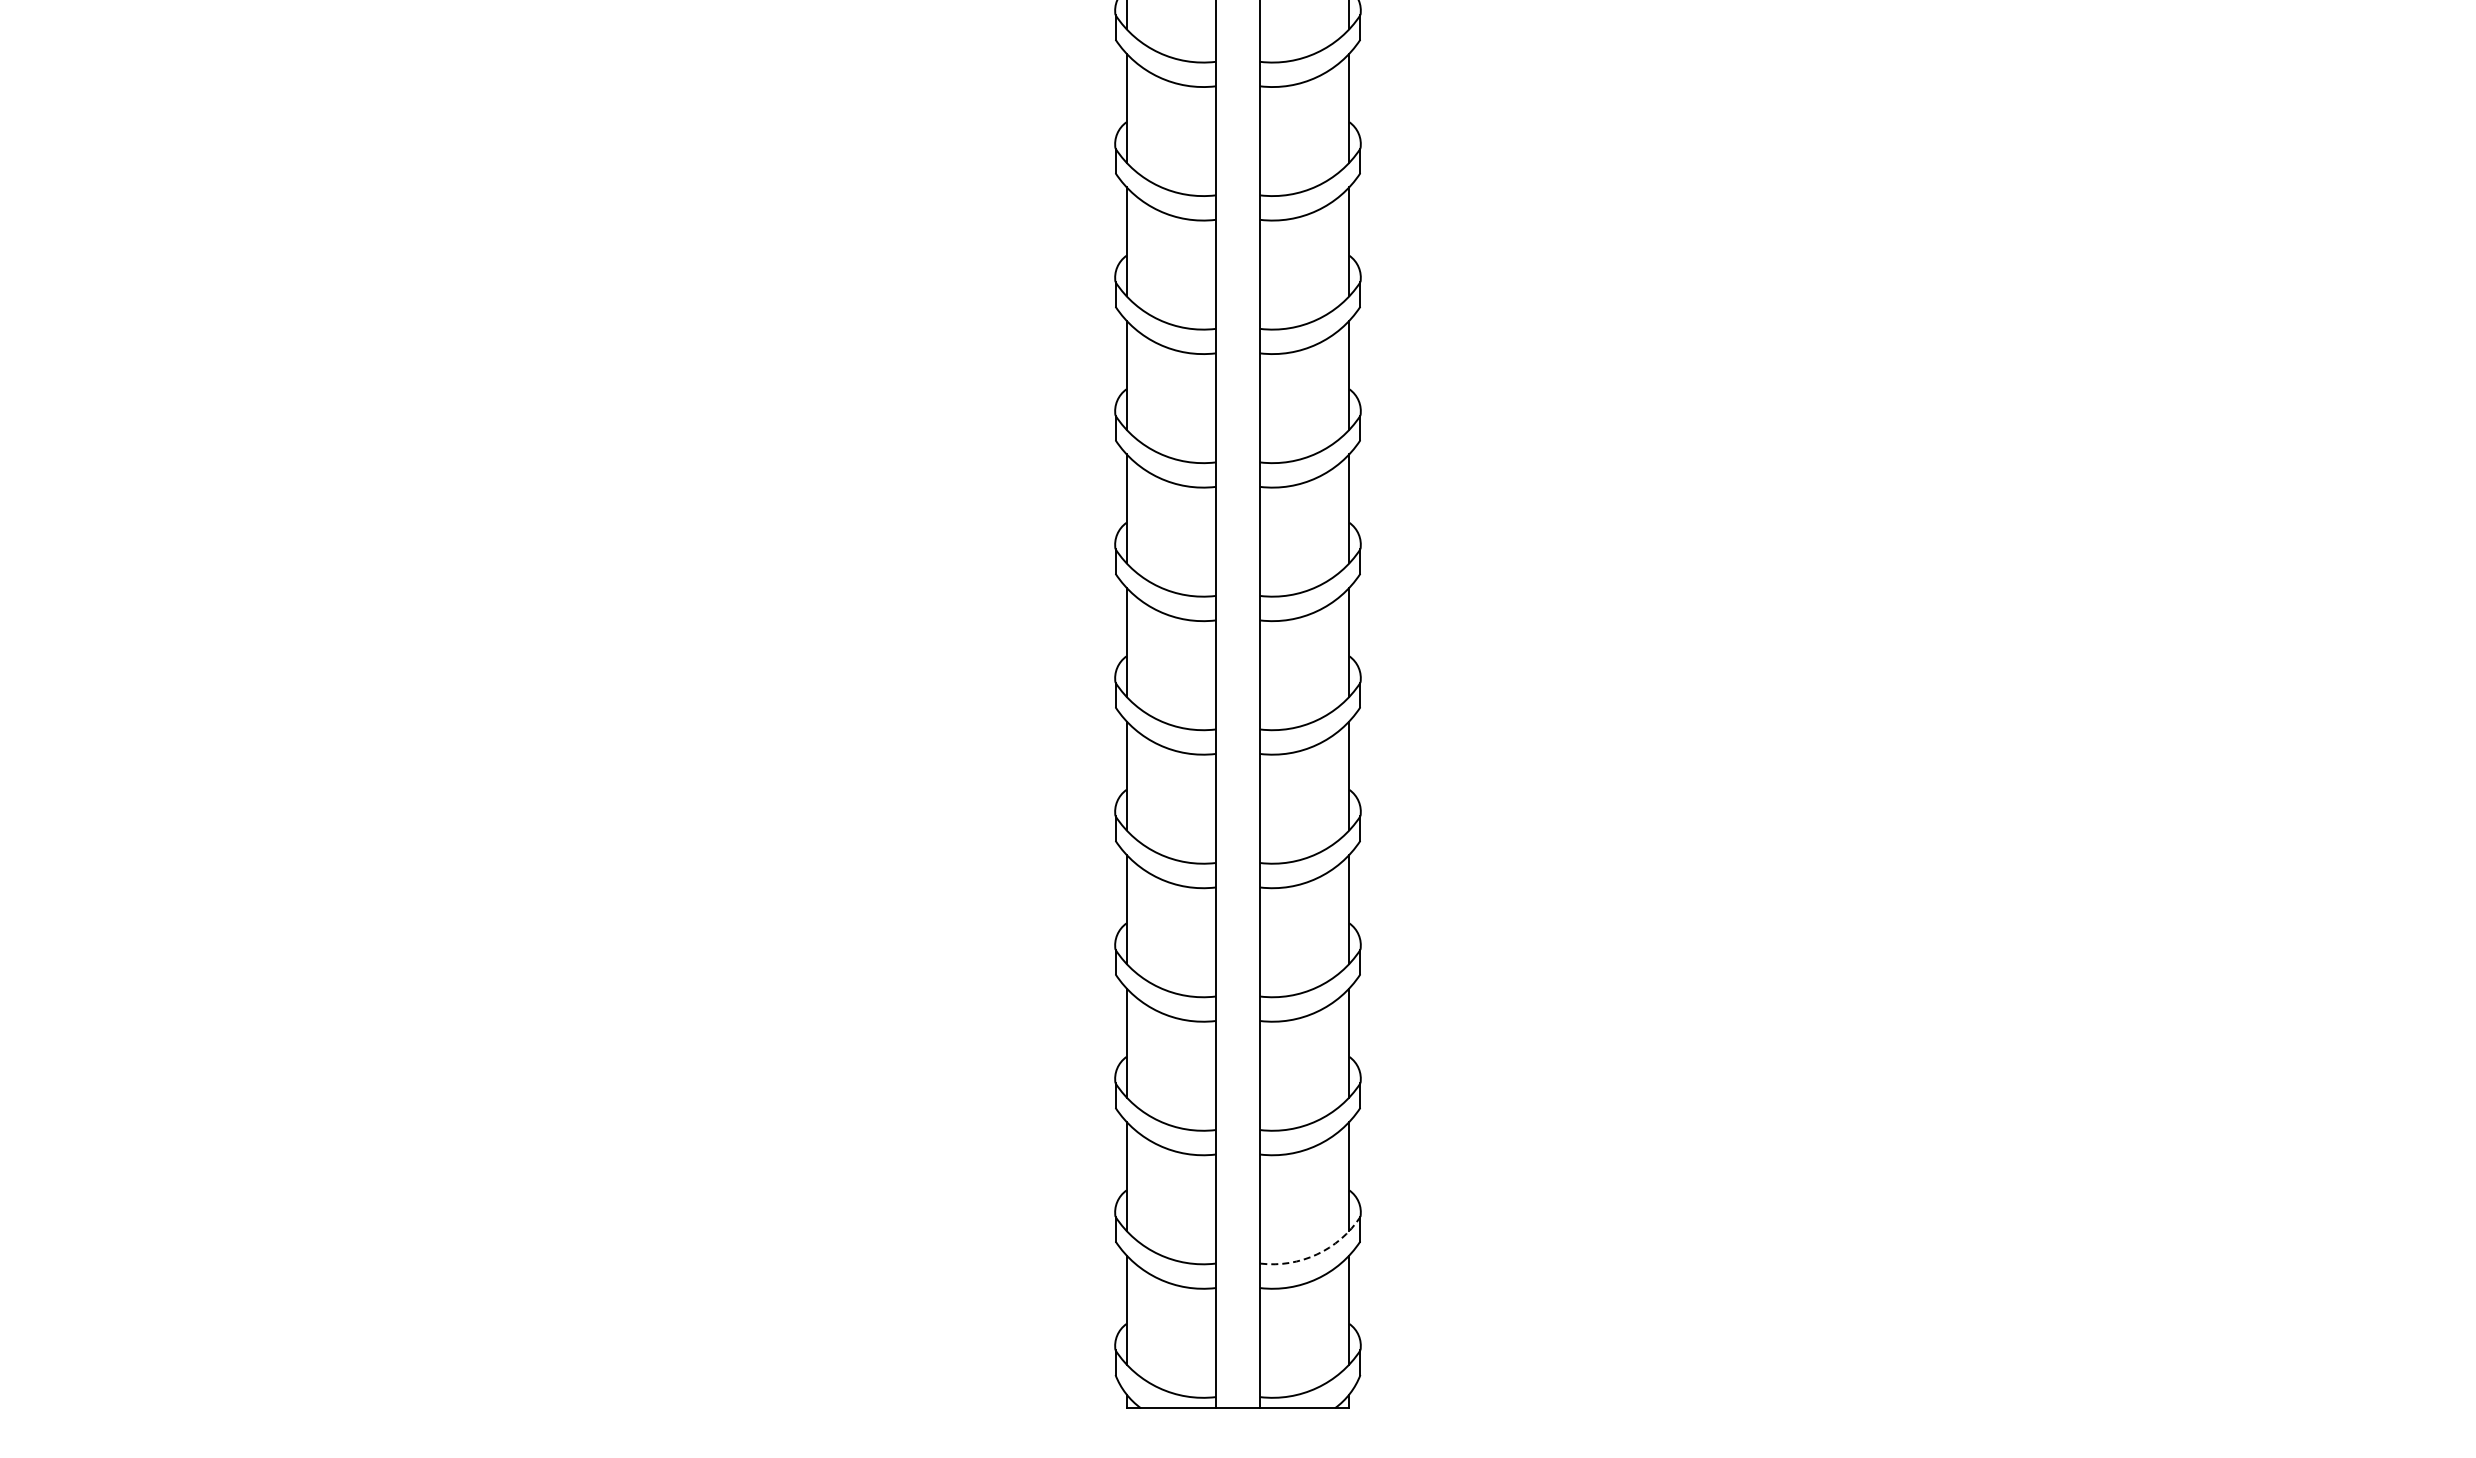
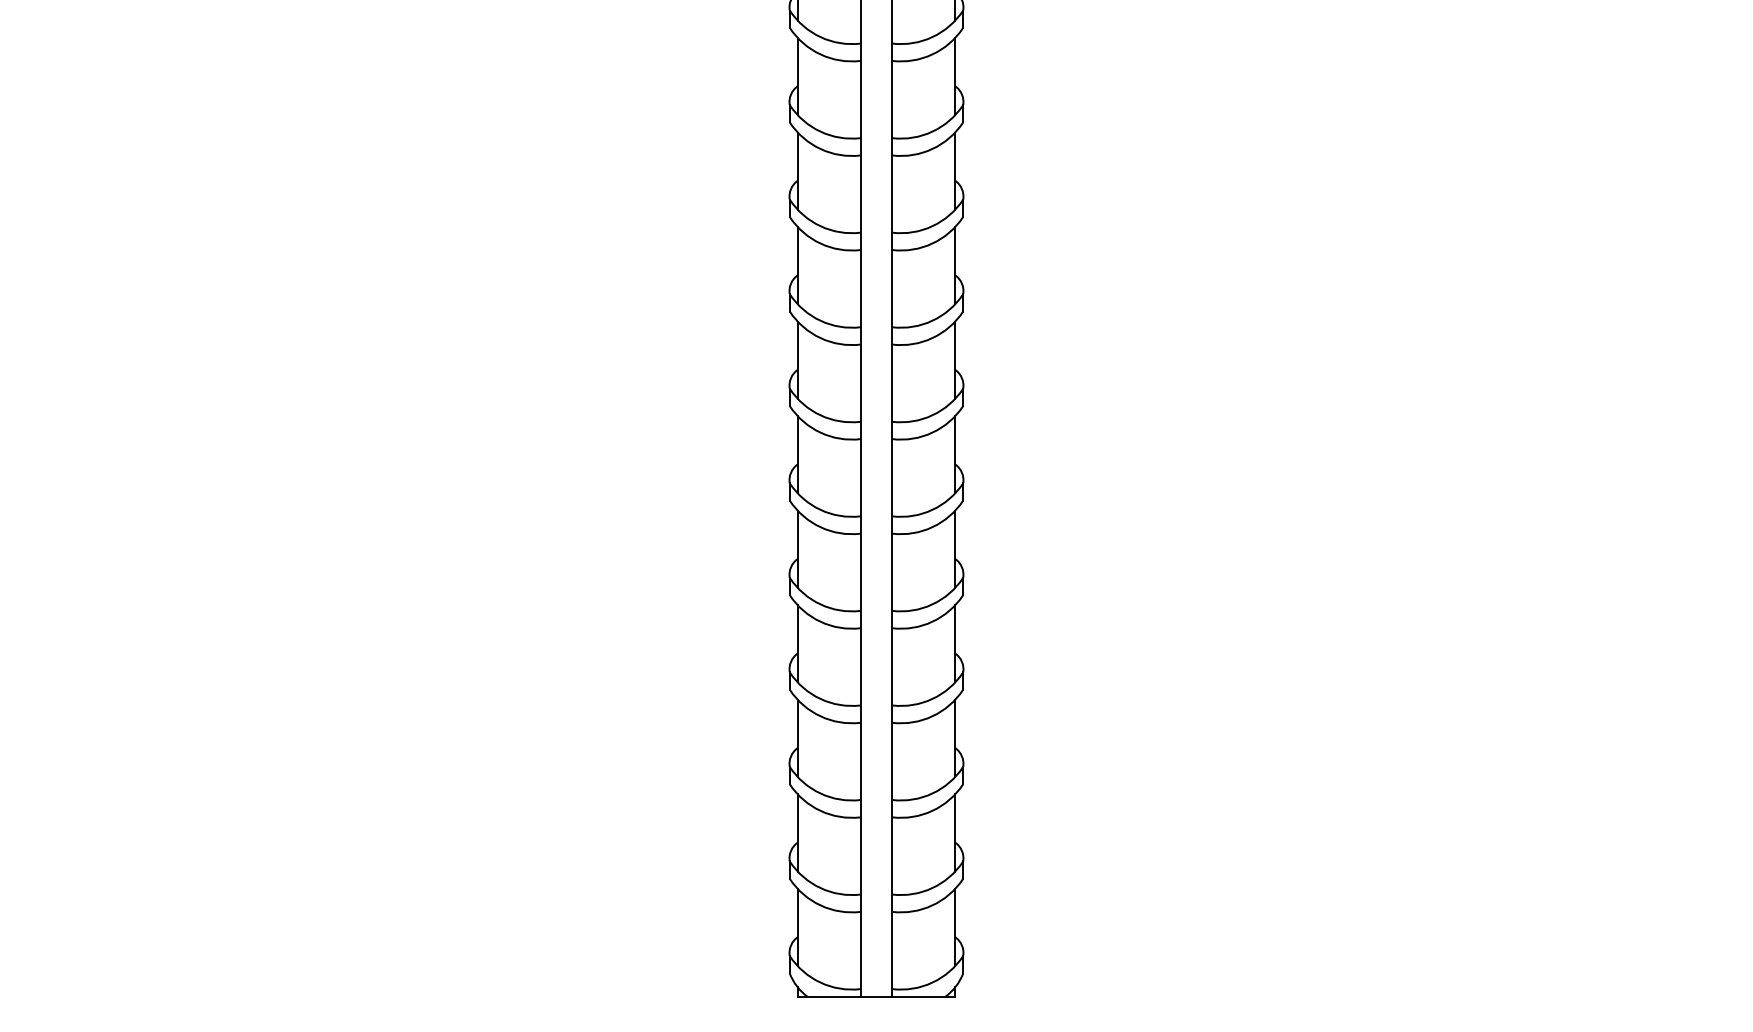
arc: (1316, 1254) -> (932, 888), dashed -> solid

